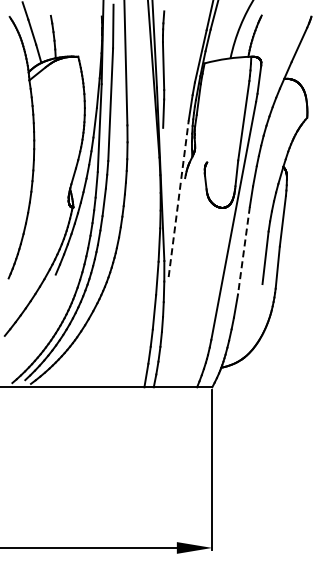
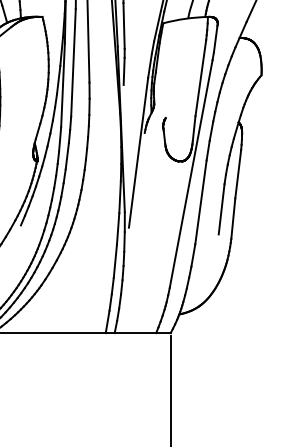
line: (178, 198) -> (138, 152), dashed -> solid
line: (243, 251) -> (200, 203), dashed -> solid

